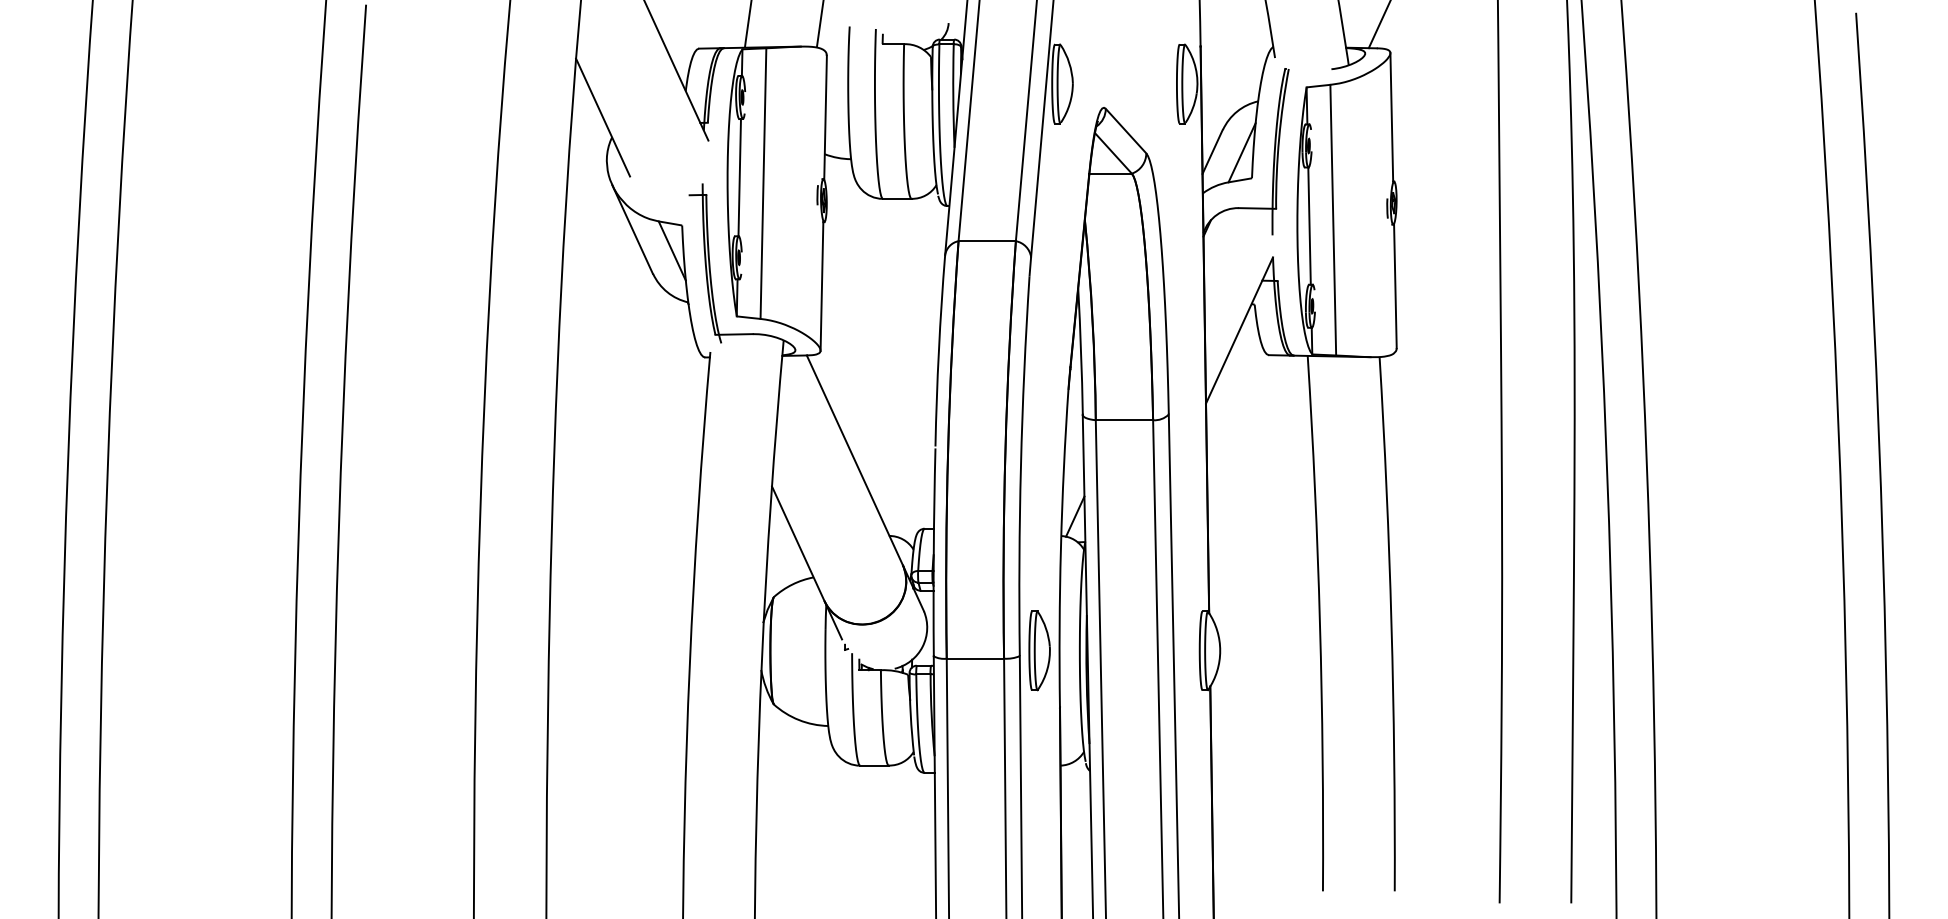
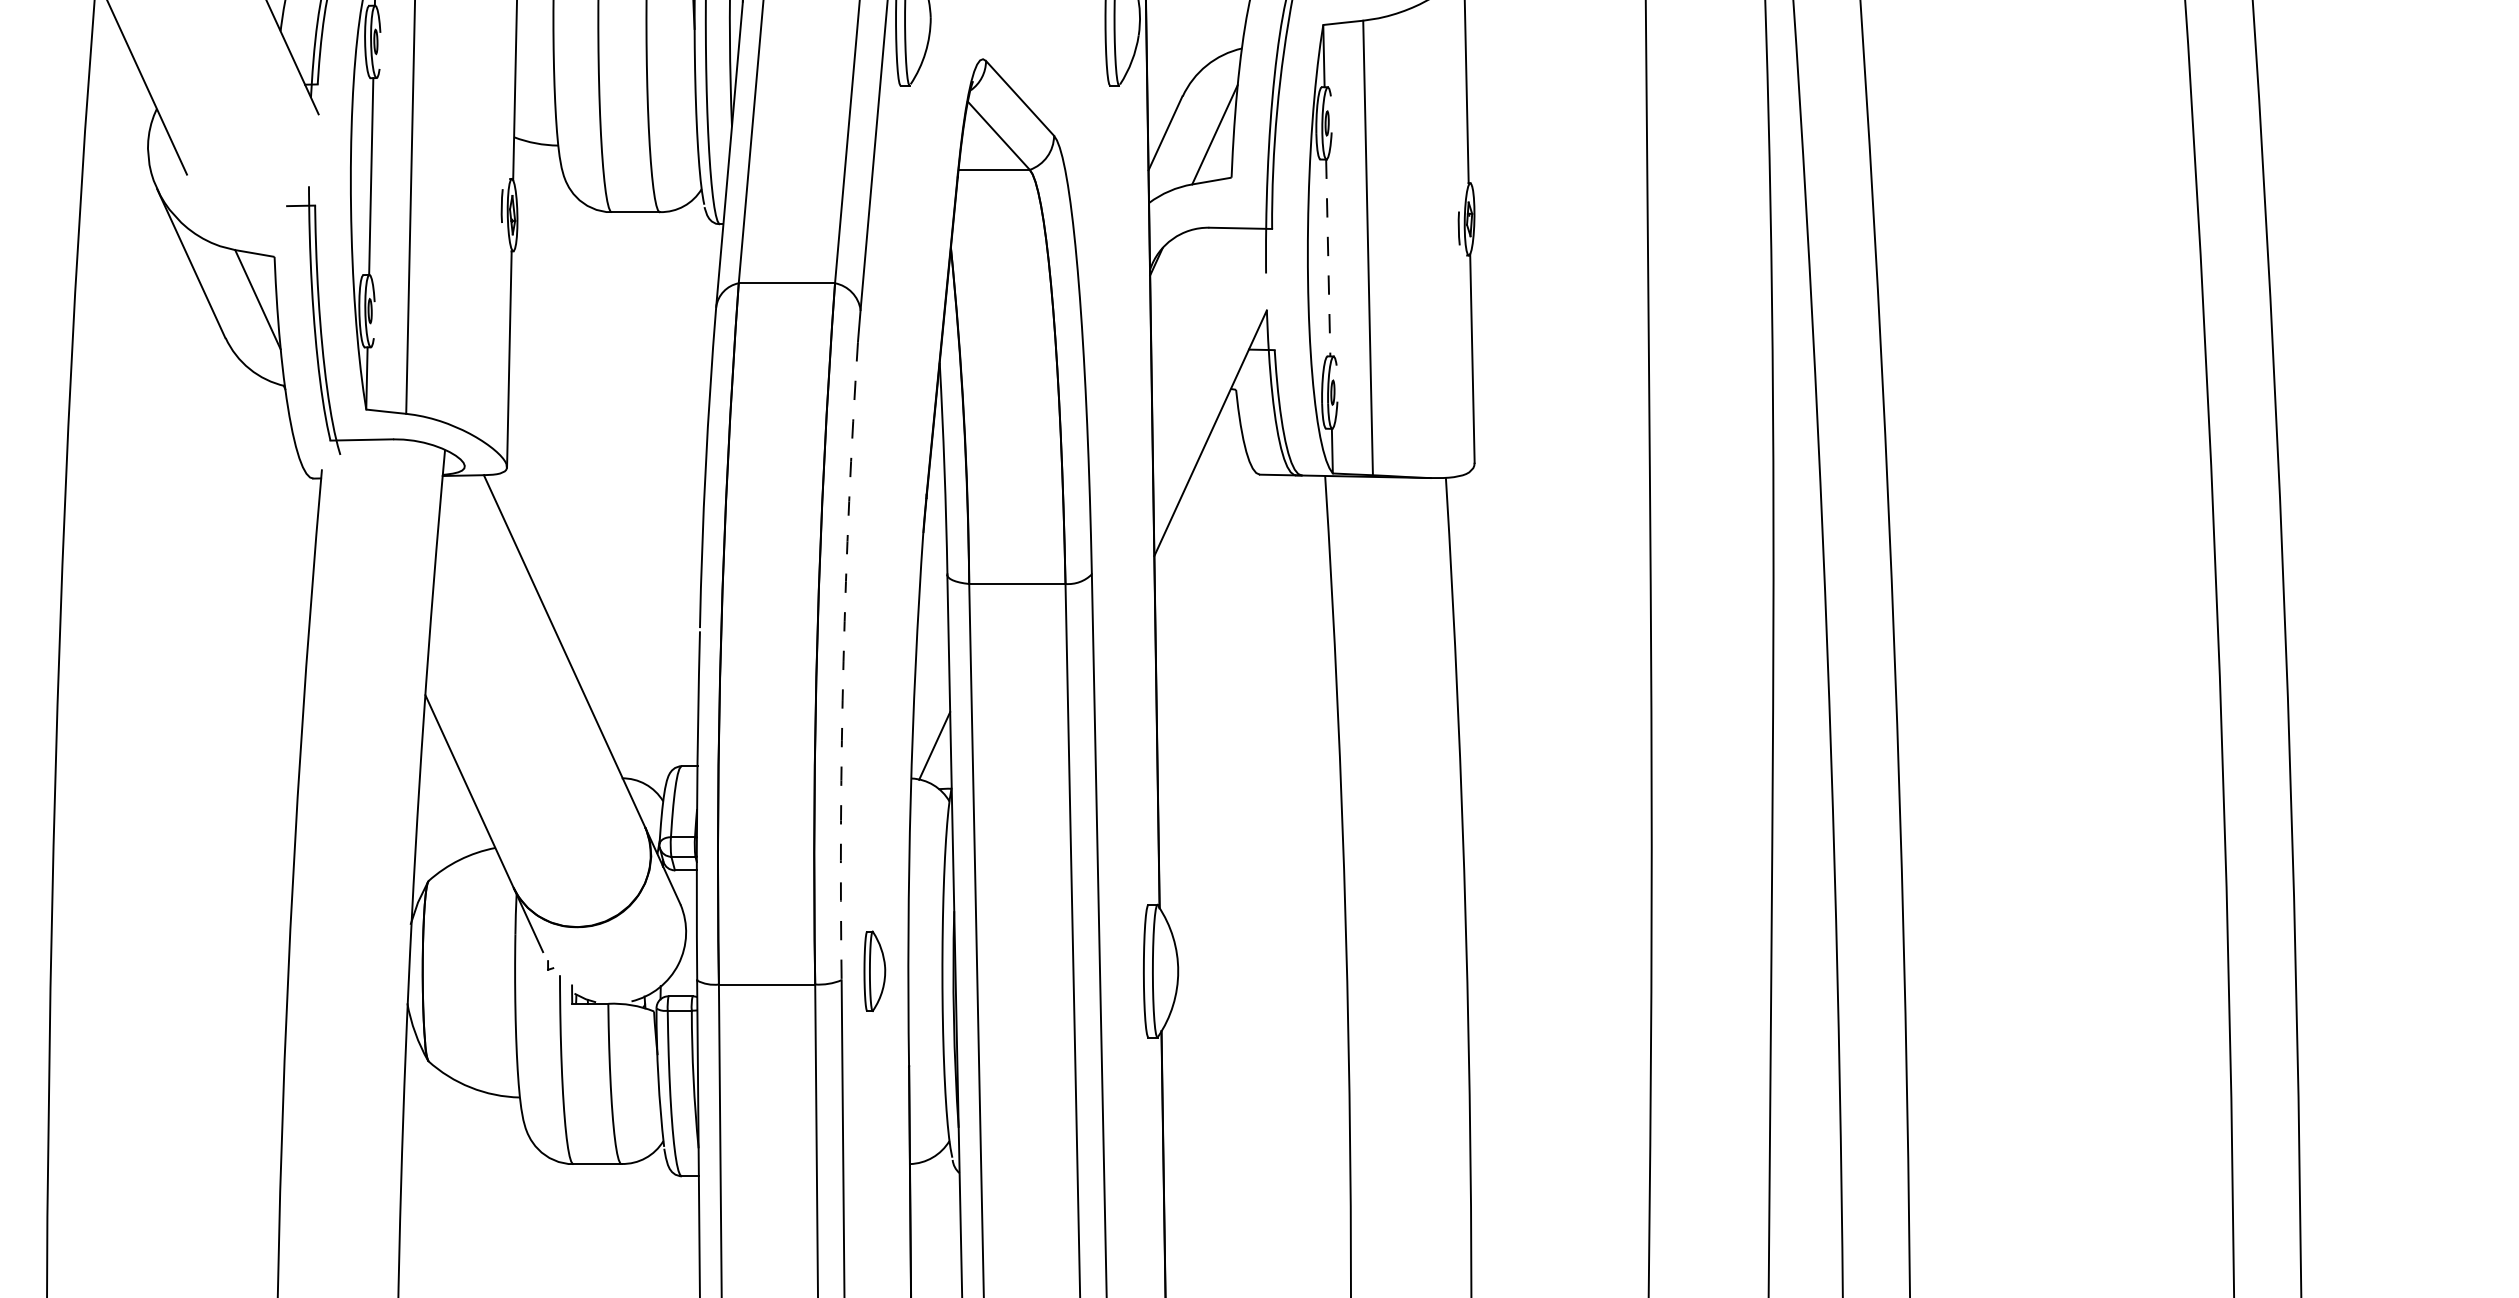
line: (1309, 226) -> (1328, 258), solid -> dashed
arc: (1020, 466) -> (842, 661), solid -> dashed
part: (1039, 650) -> (874, 970), size x0.6

